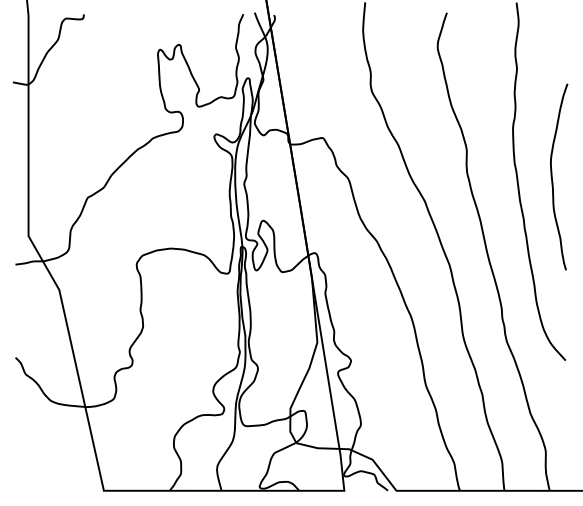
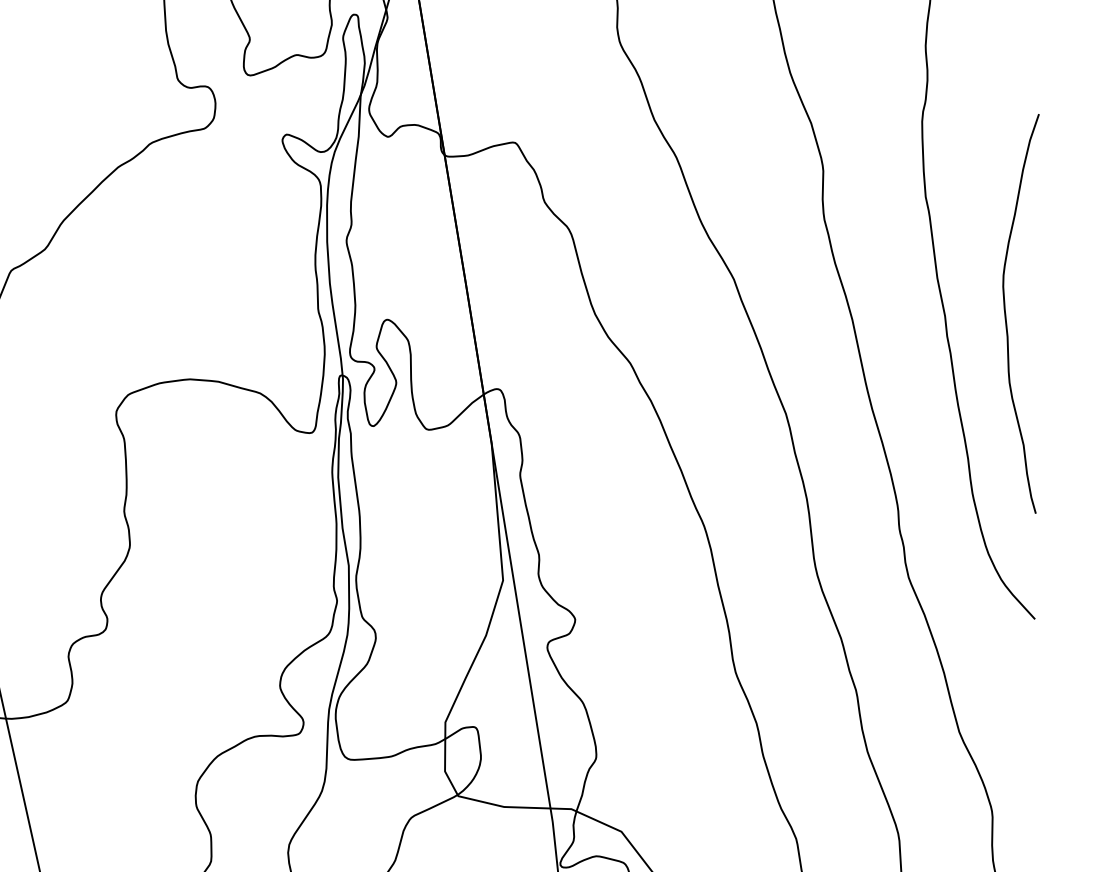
curve: (552, 176) -> (1006, 312), moved

